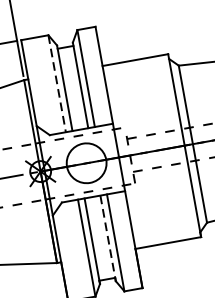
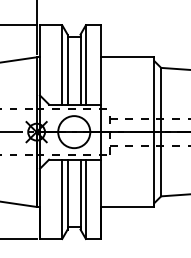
line: (57, 83) -> (62, 64), dashed -> solid
line: (108, 238) -> (80, 194), dashed -> solid

